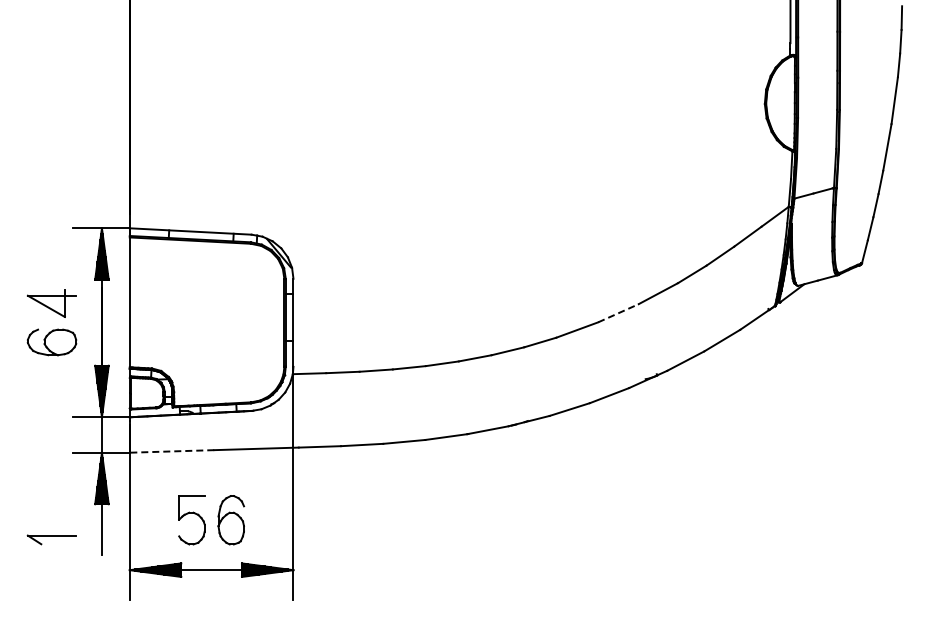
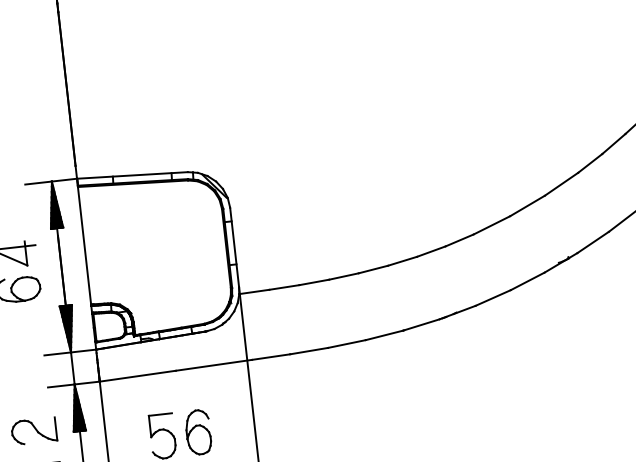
line: (618, 313) -> (527, 206), dashed -> solid
line: (171, 451) -> (137, 376), dashed -> solid
part: (51, 498) -> (33, 430), added

